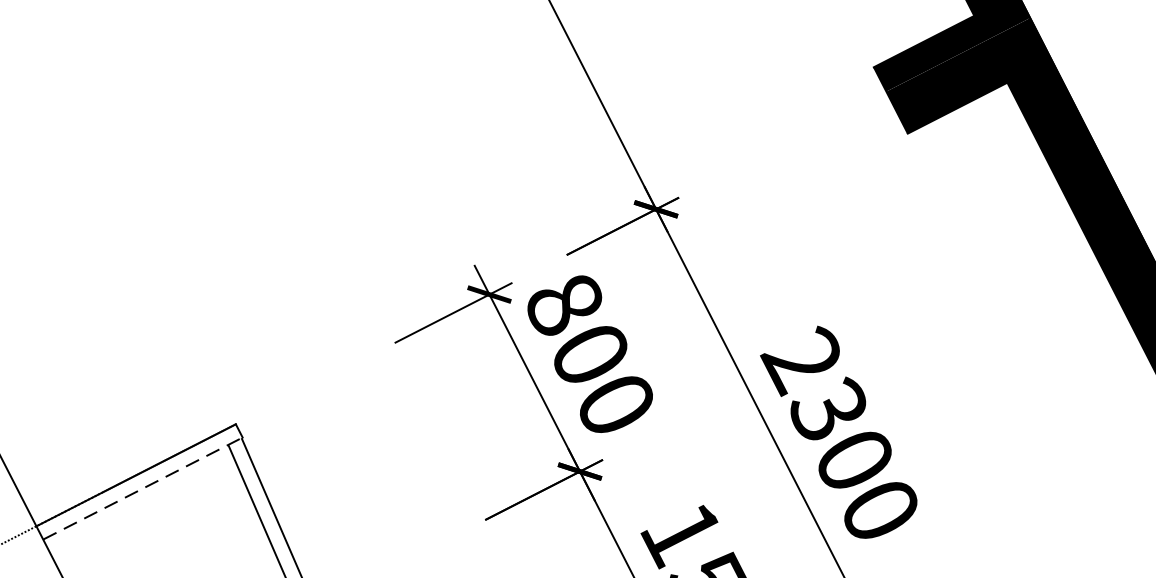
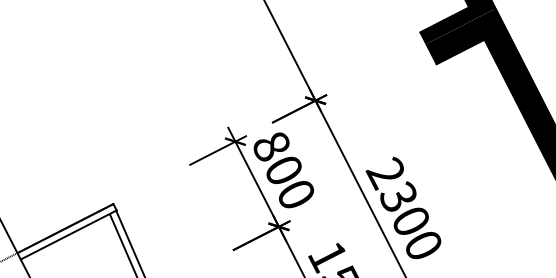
line: (142, 487) -> (68, 234), dashed -> solid

